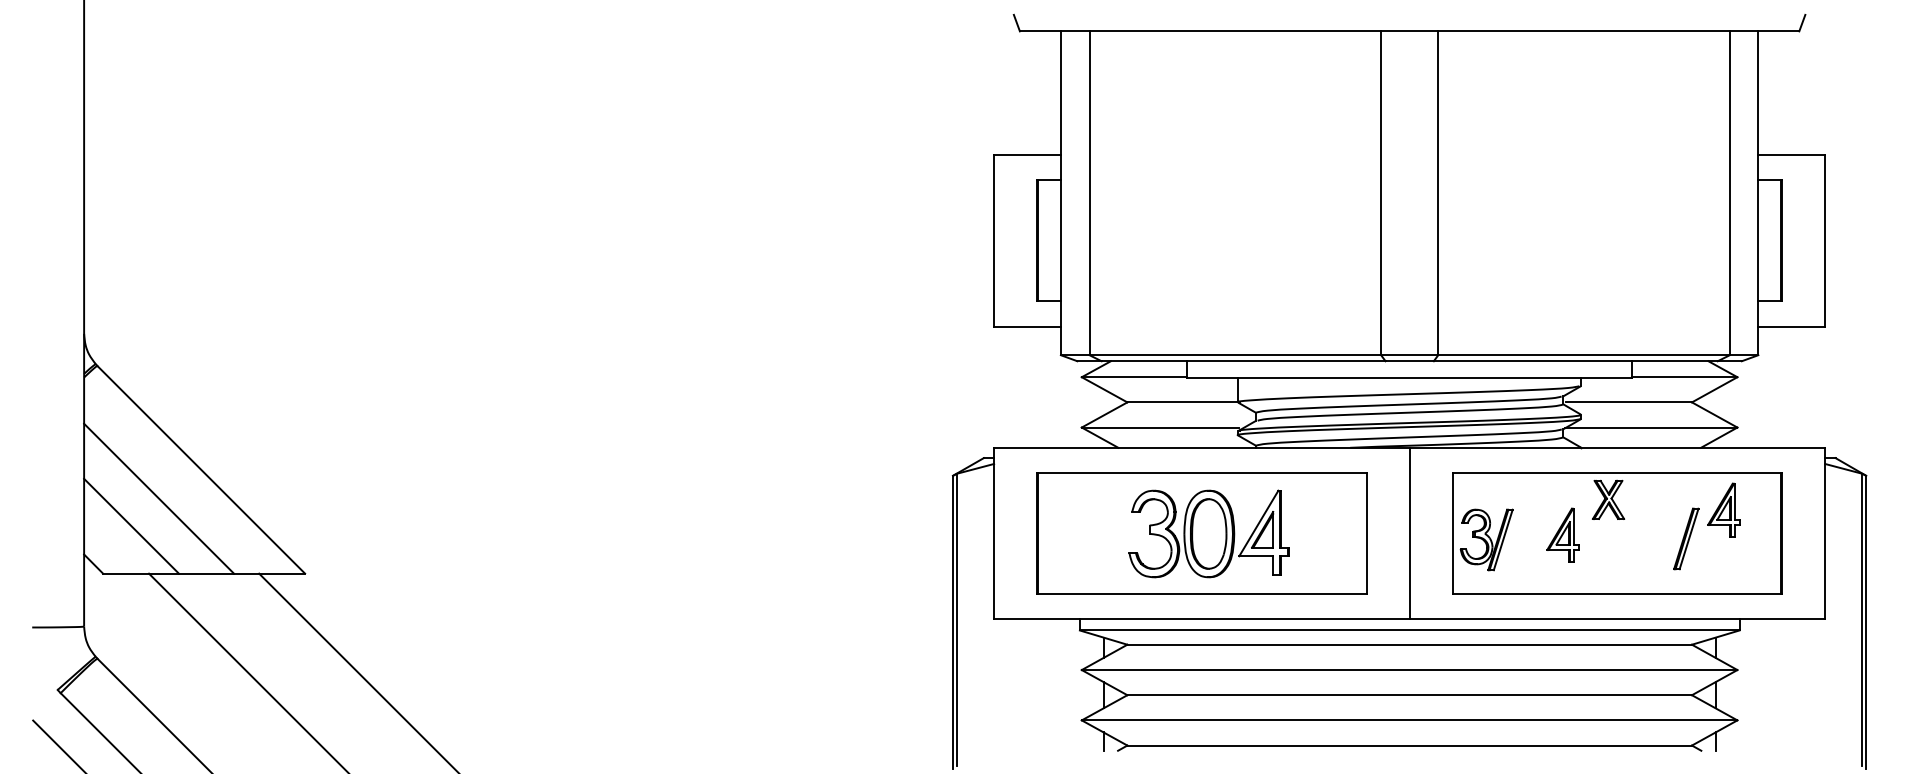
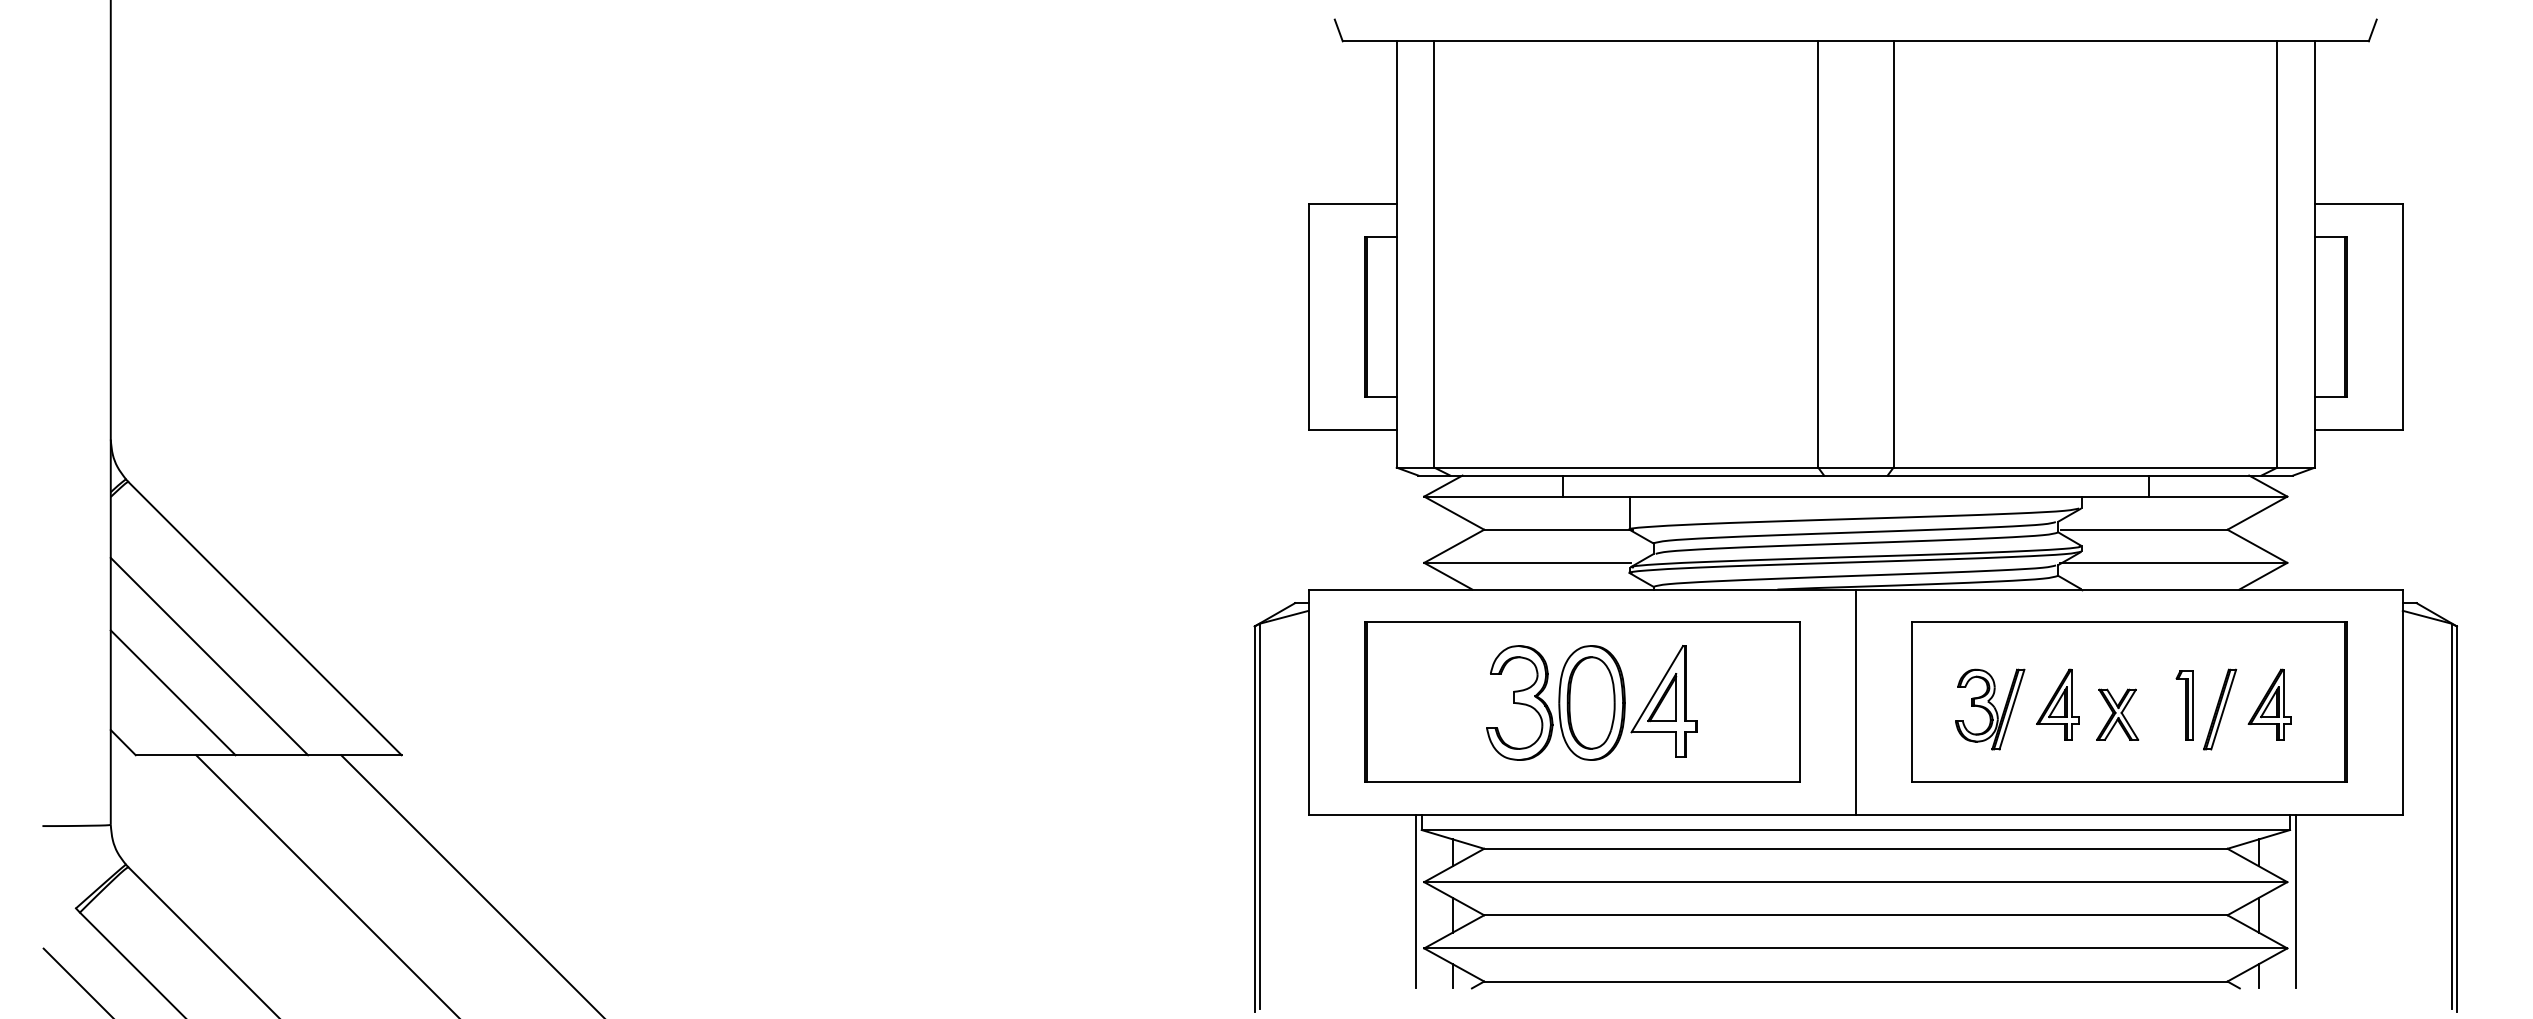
part: (1608, 499) -> (2117, 714), moved
part: (1723, 509) -> (2269, 703), moved
part: (1659, 535) -> (2184, 705), added
part: (1486, 539) -> (1989, 708), moved
line: (1075, 684) -> (1415, 901), added
line: (1743, 684) -> (2295, 901), added

